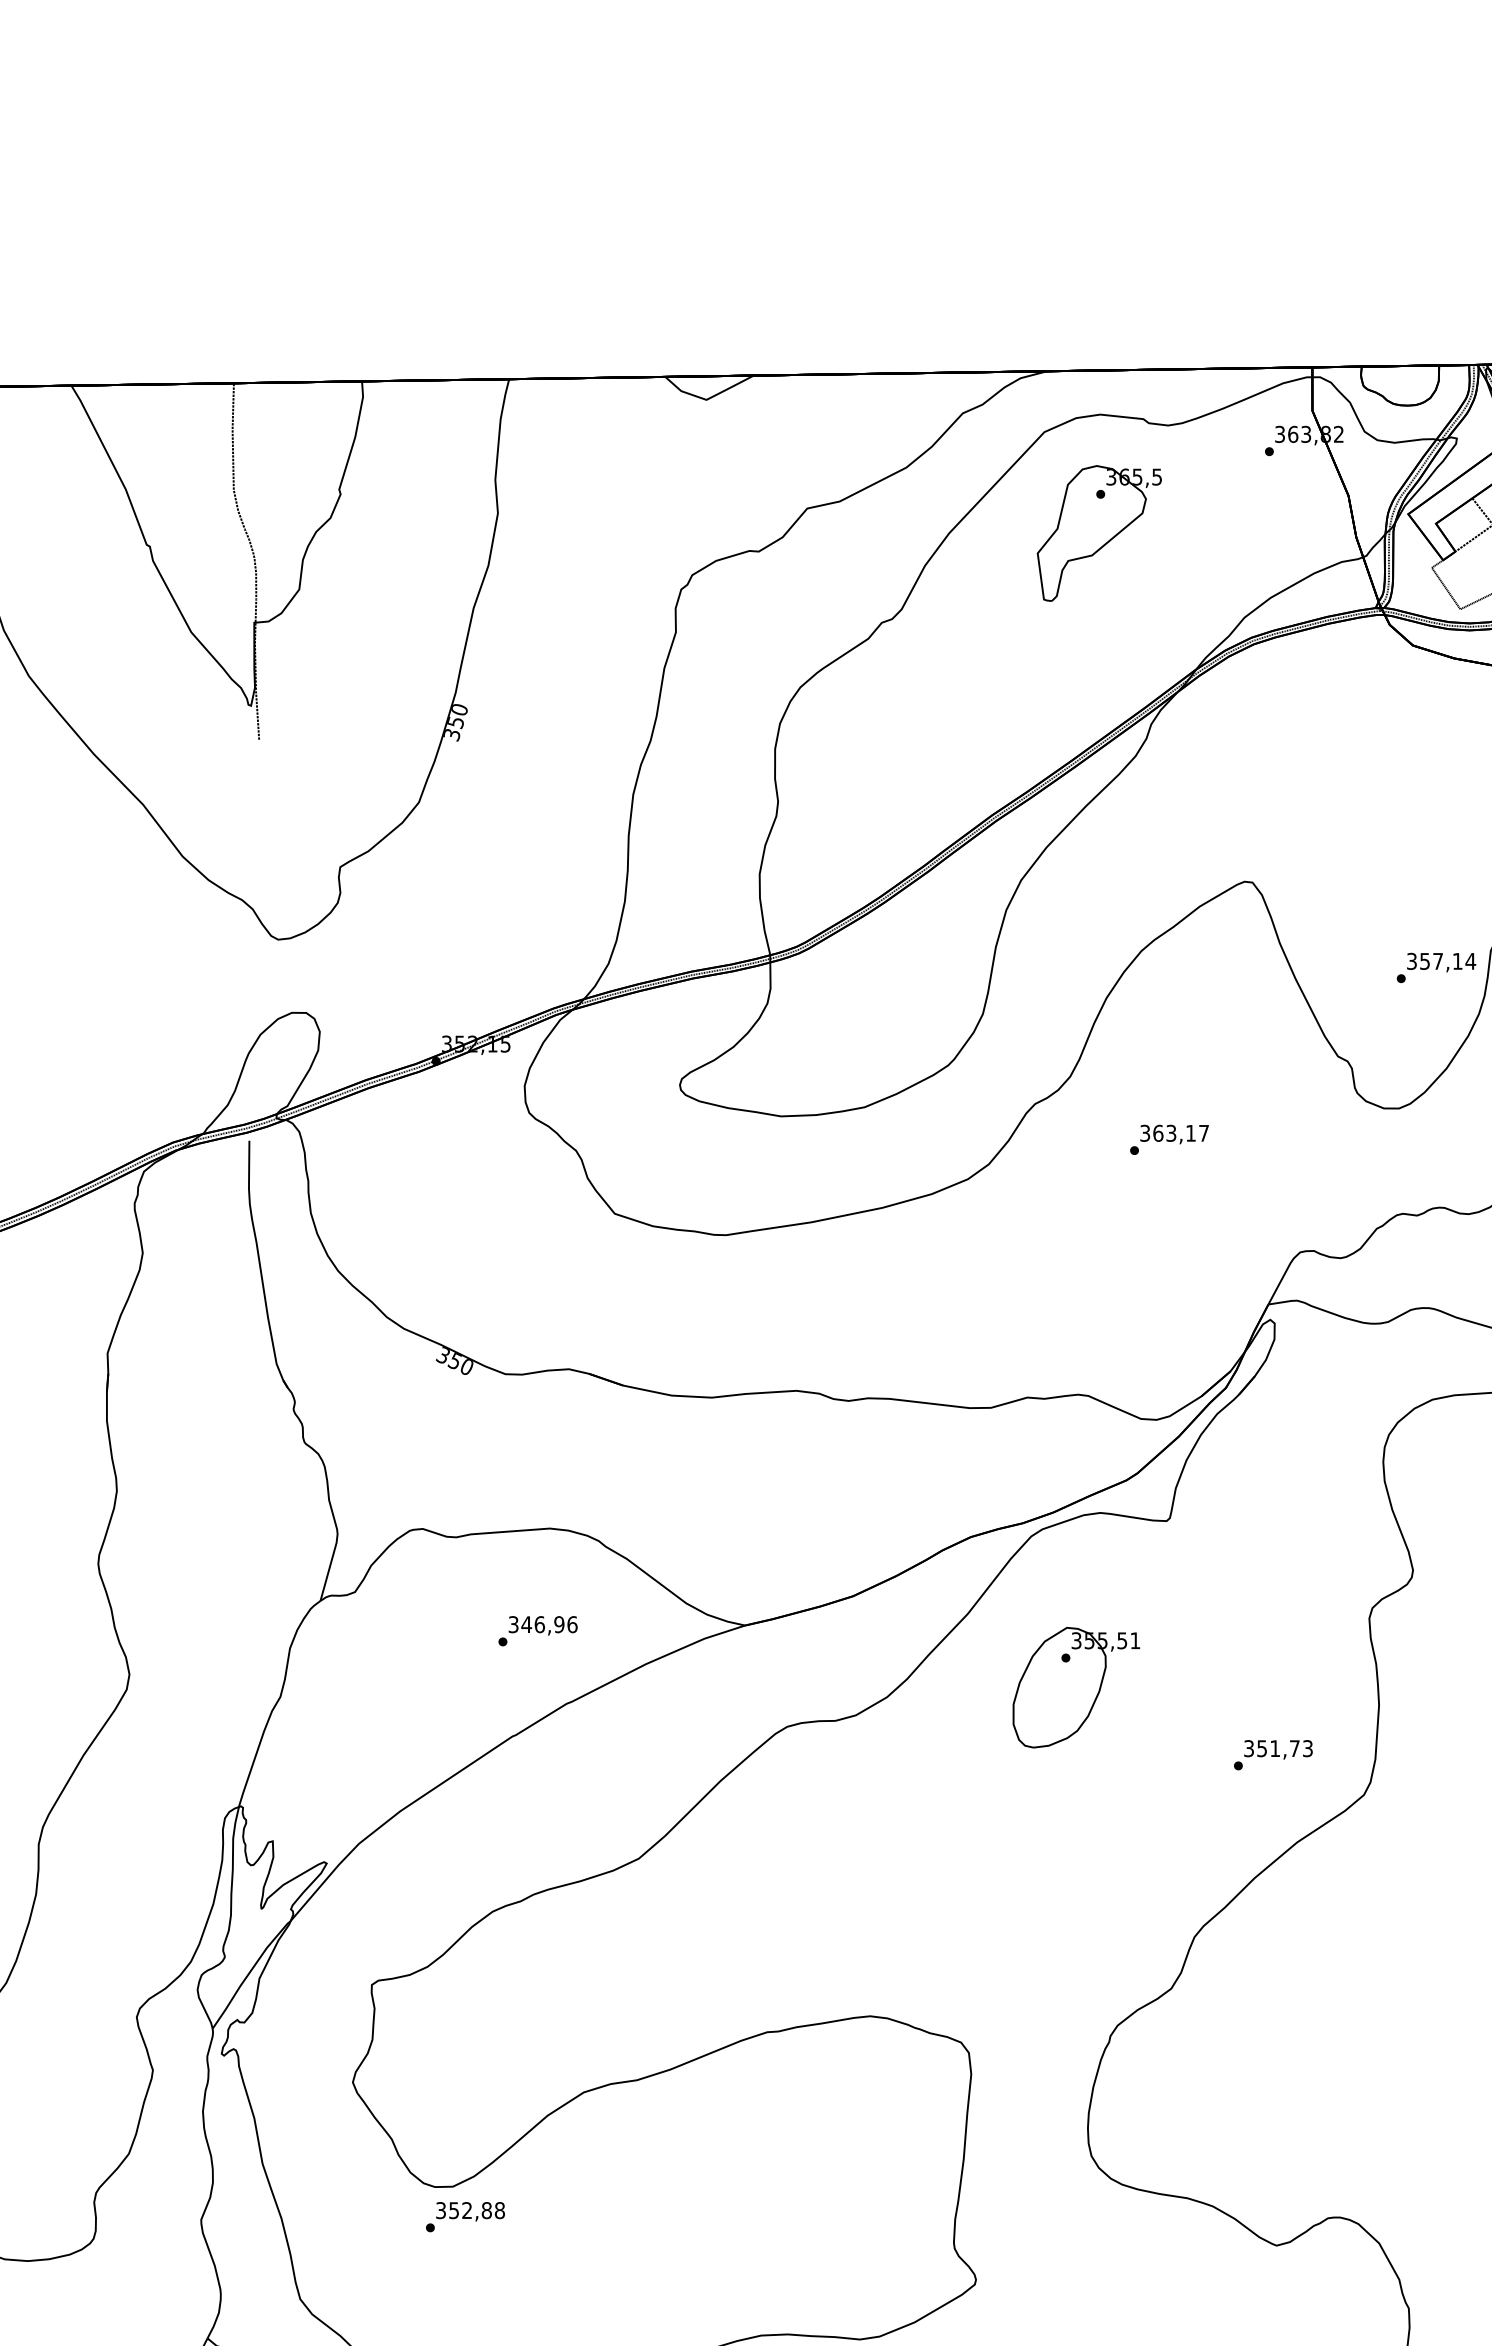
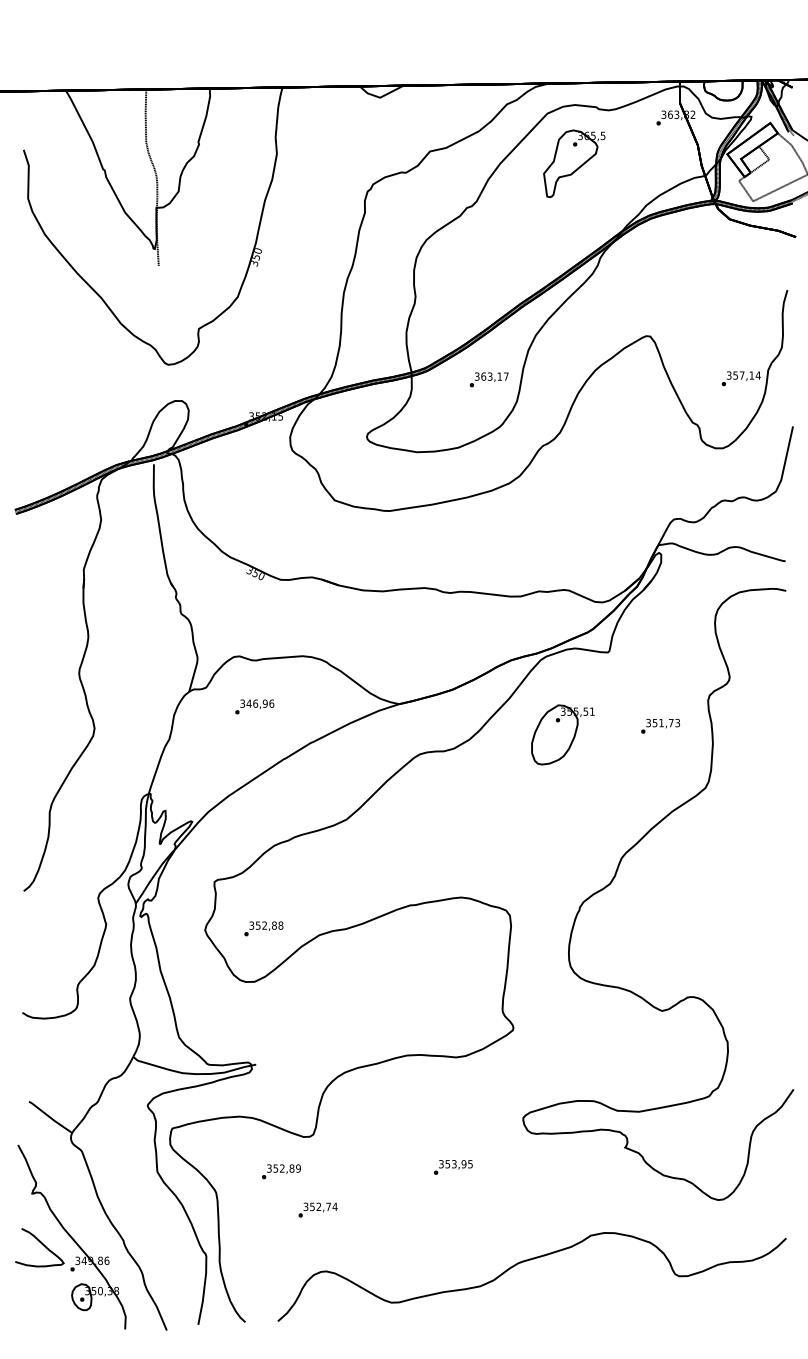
text: (1168, 1139) -> (488, 379), moved
text: (537, 1630) -> (254, 706), moved
text: (1273, 1753) -> (660, 725), moved
text: (464, 2216) -> (263, 928), moved

